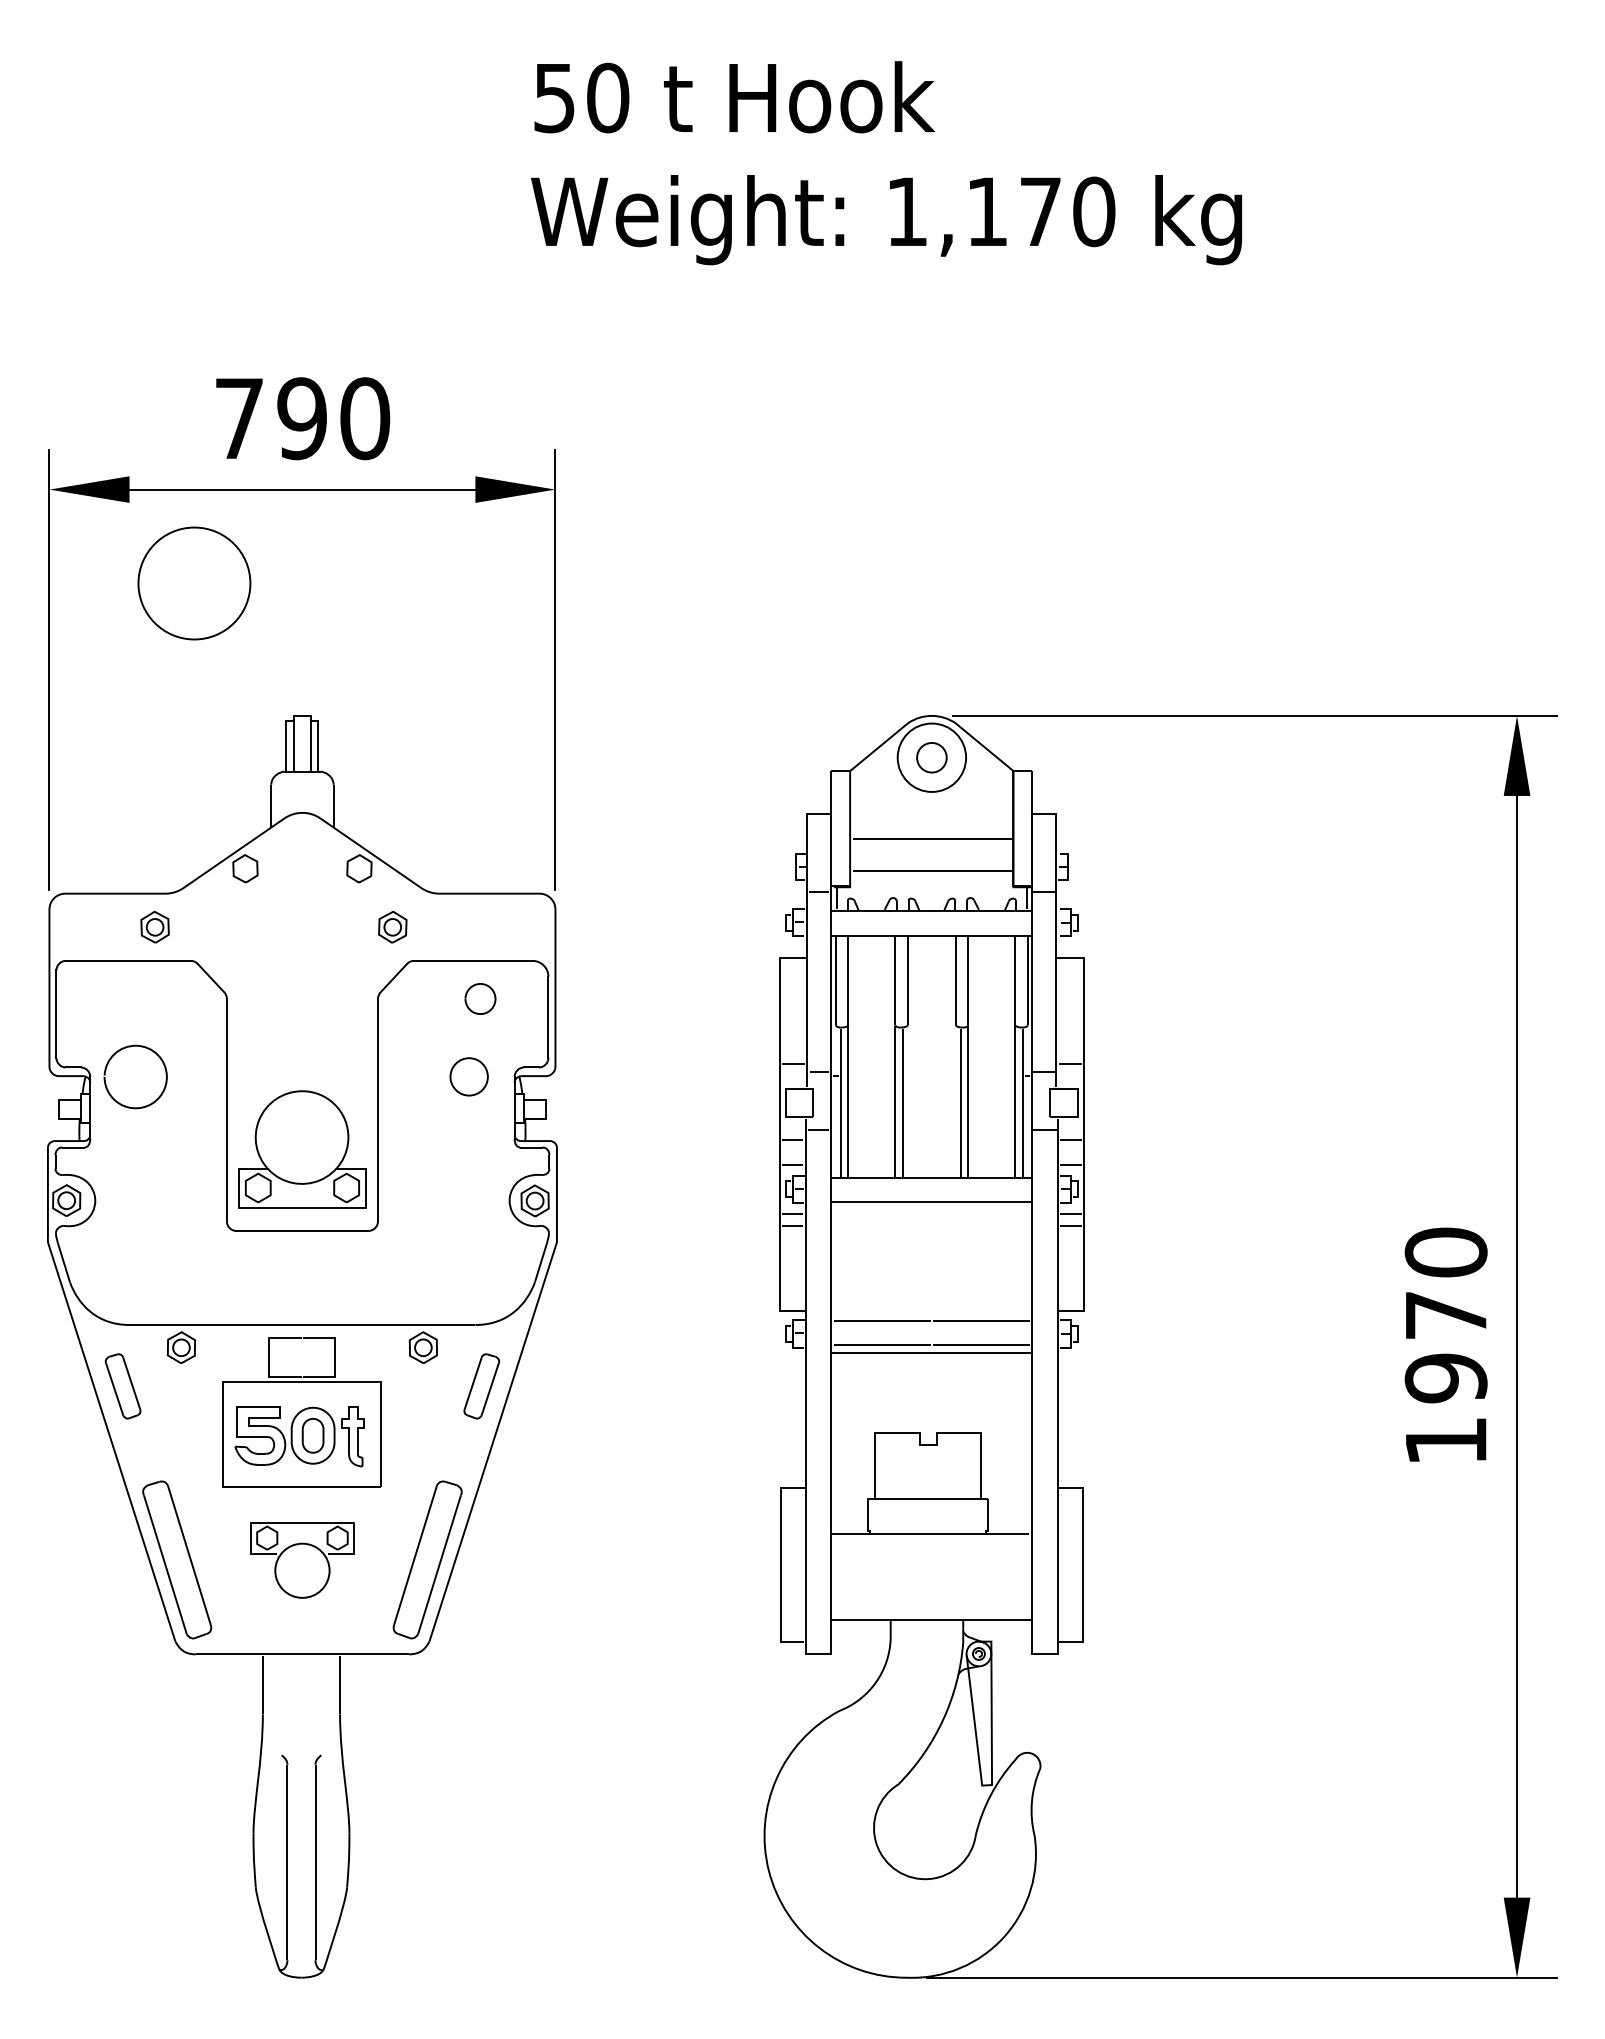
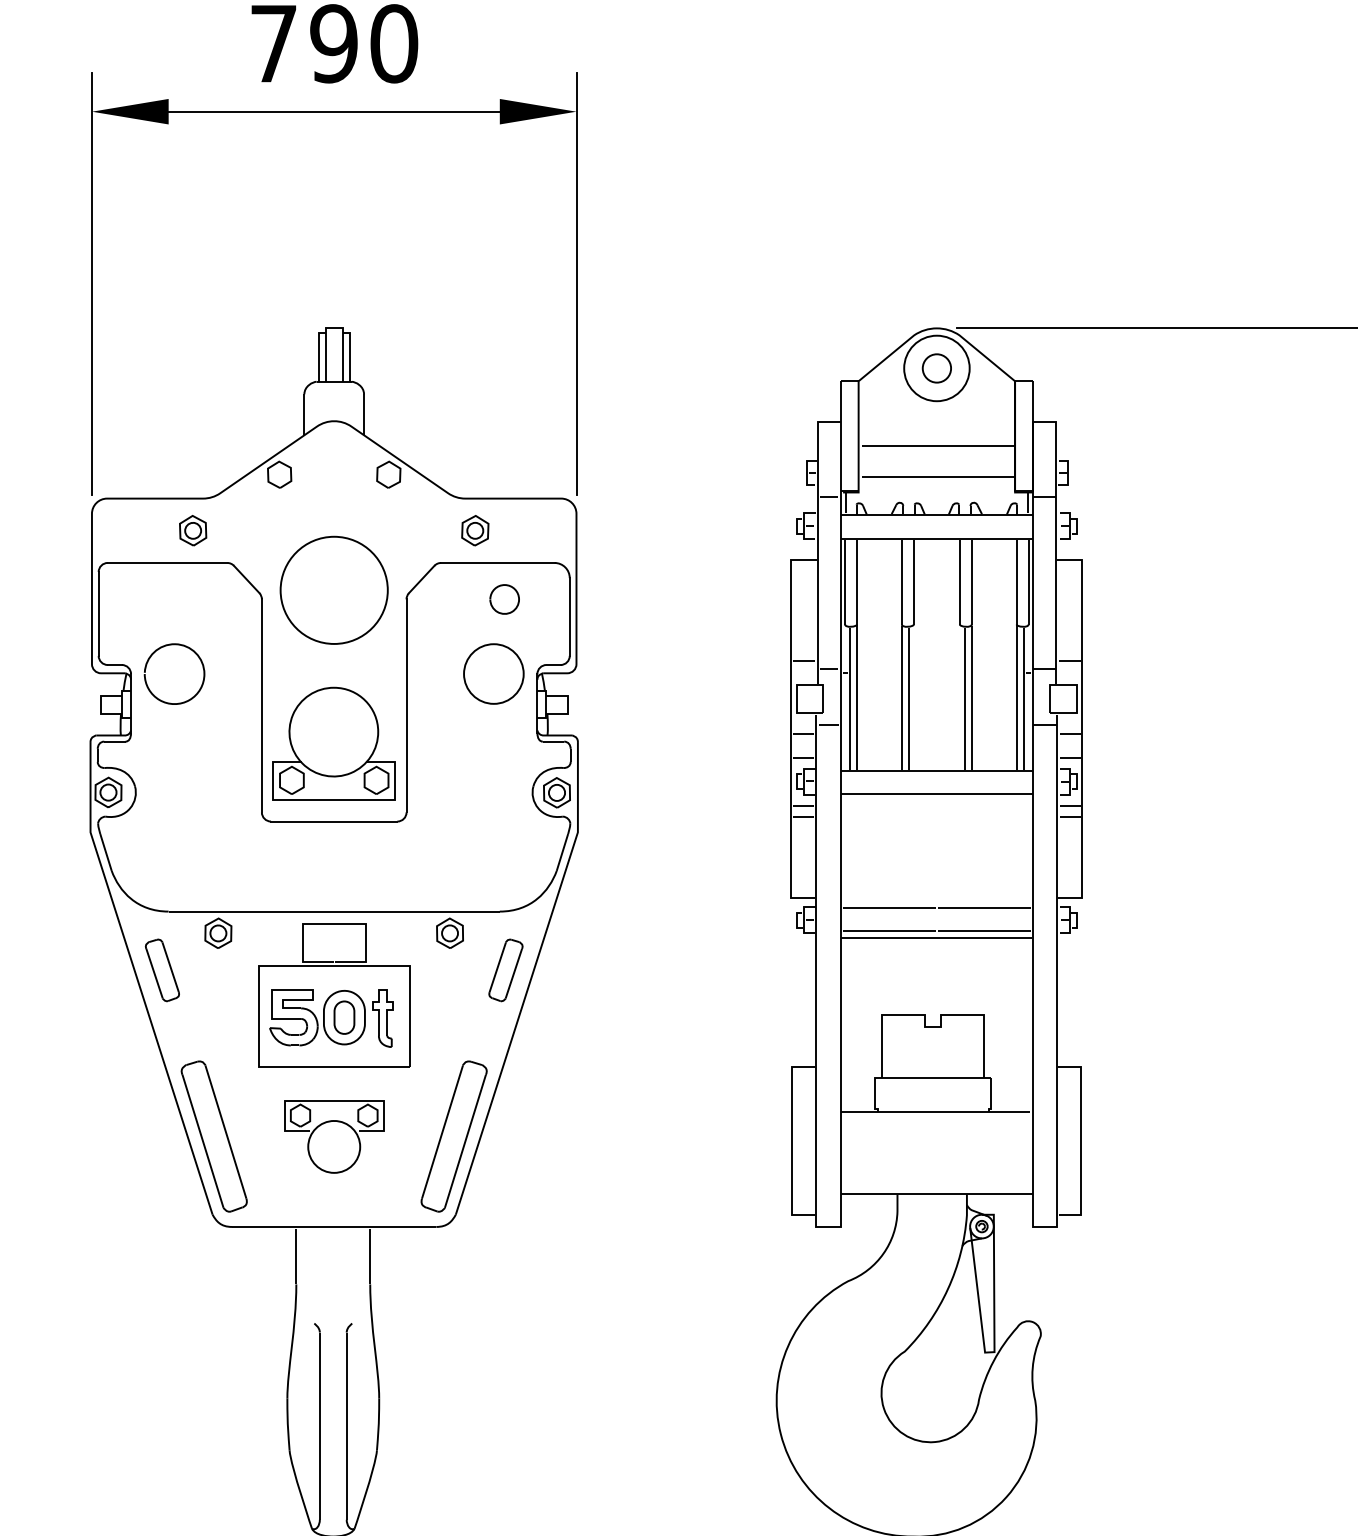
circle: (194, 583) -> (334, 590), moved
part: (392, 926) -> (475, 530), moved
circle: (469, 1076) -> (494, 673), size x1.67

